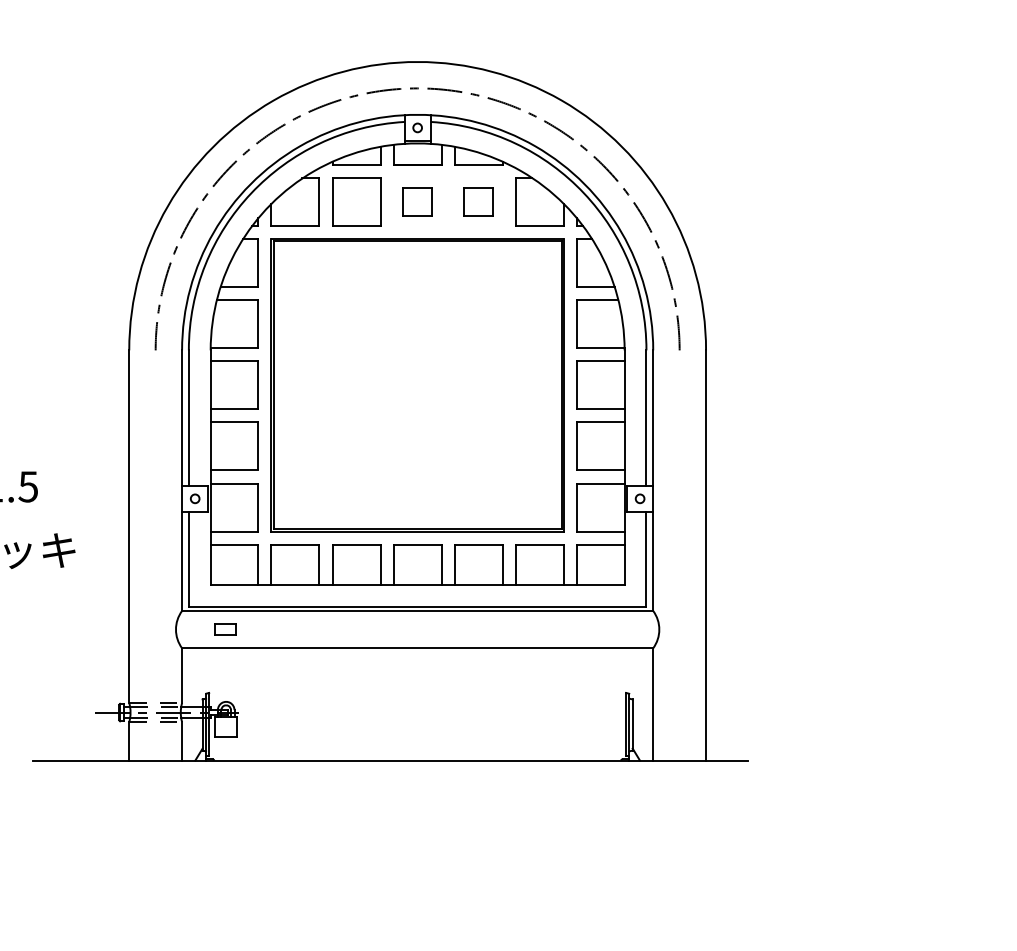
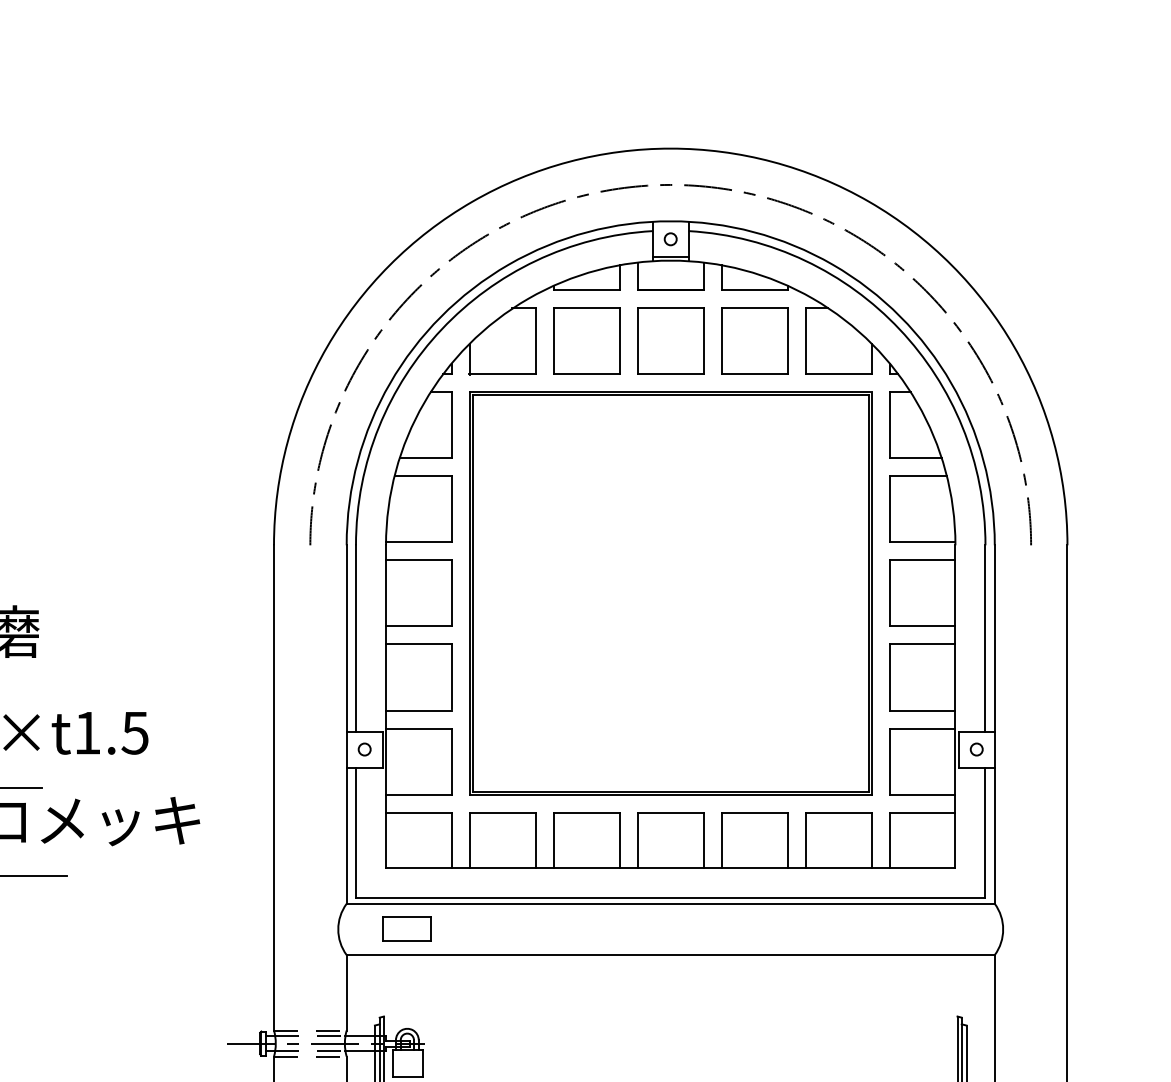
part: (417, 201) -> (670, 340), size x1.67
part: (478, 201) -> (754, 340), size x1.67
part: (225, 629) -> (406, 929), size x1.67

